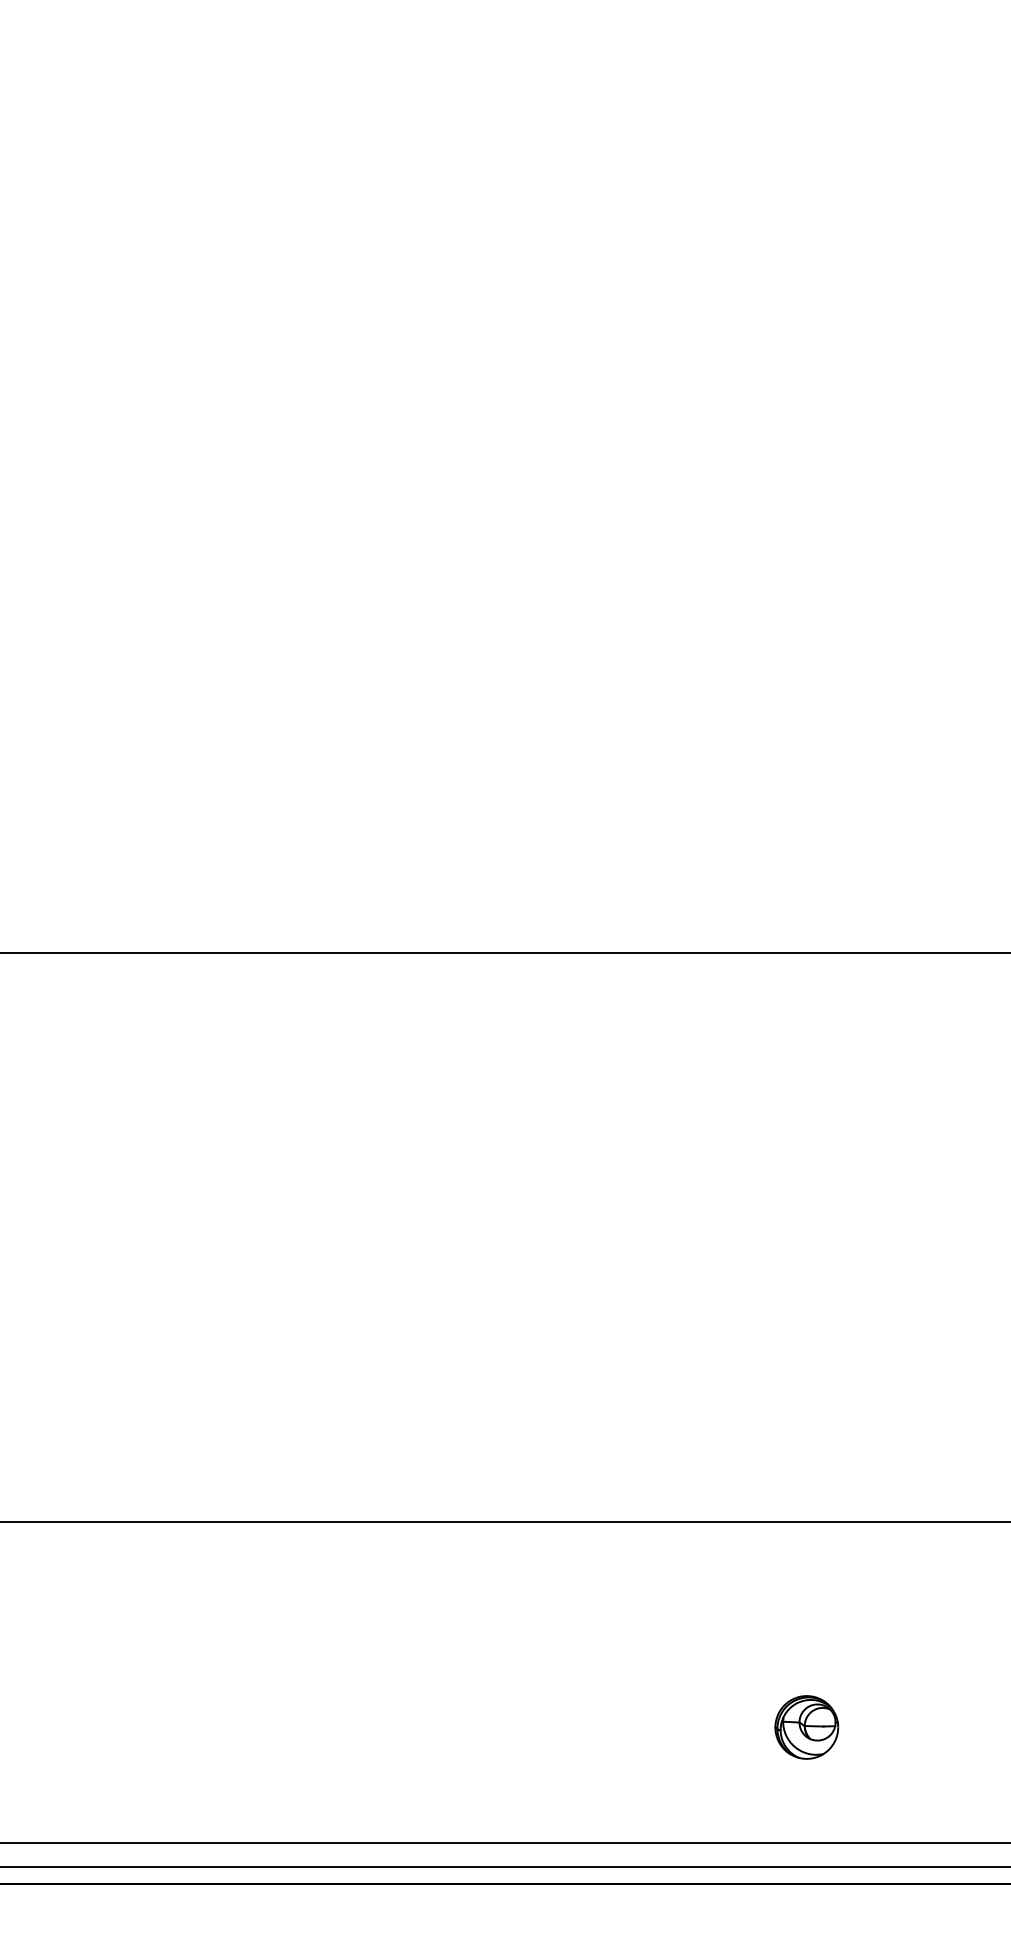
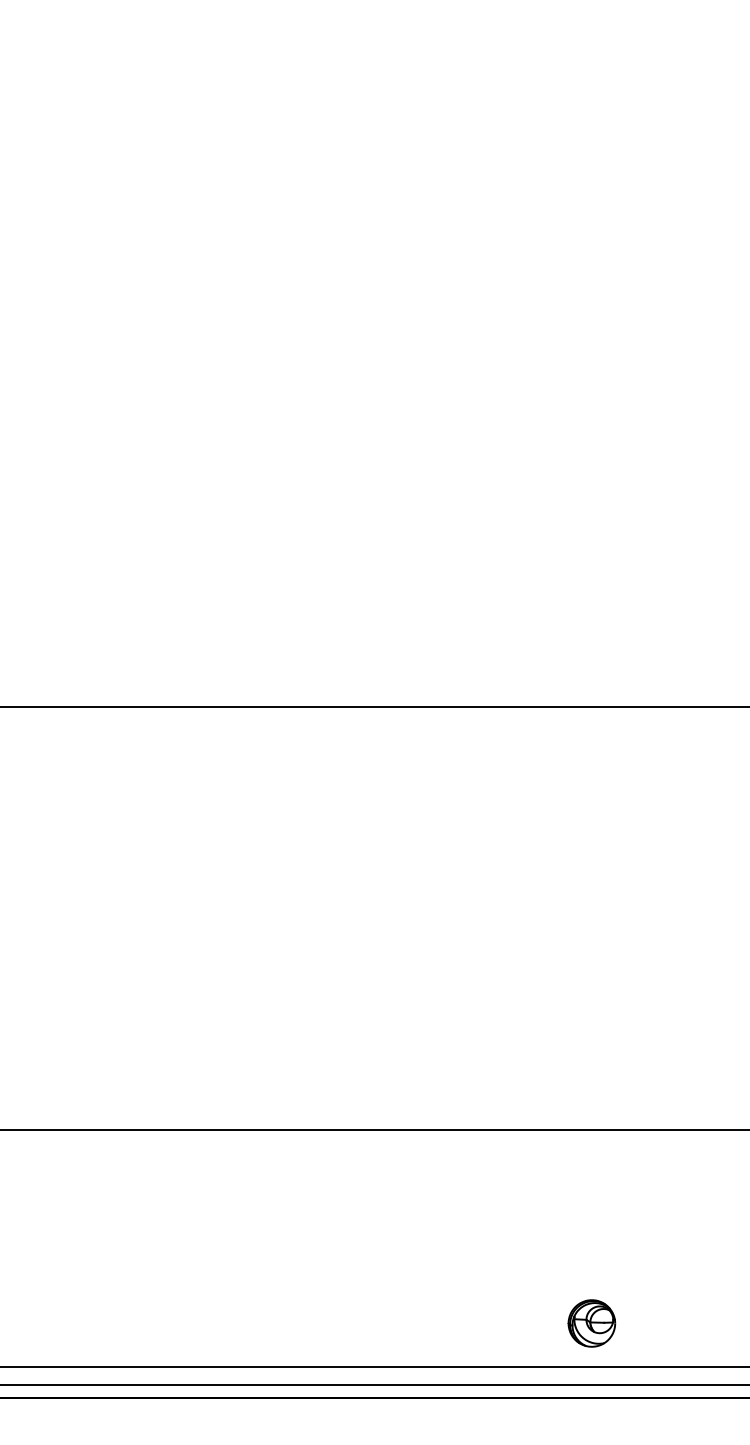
part: (806, 1727) -> (591, 1323), moved

